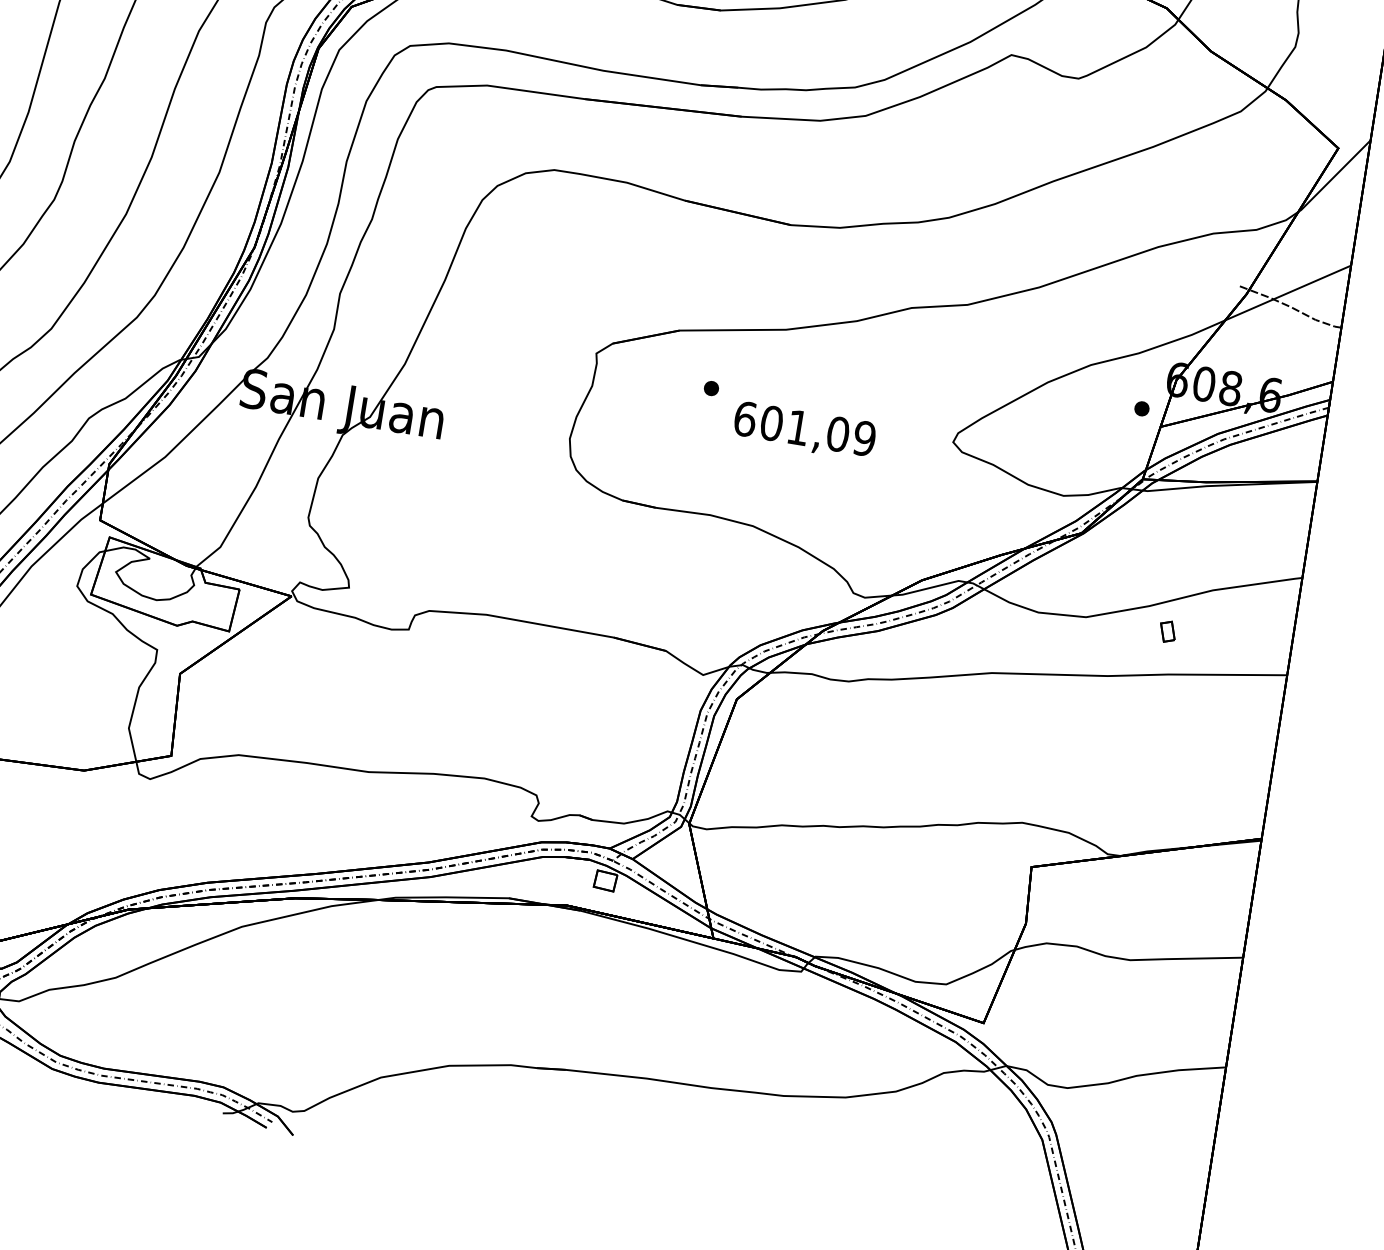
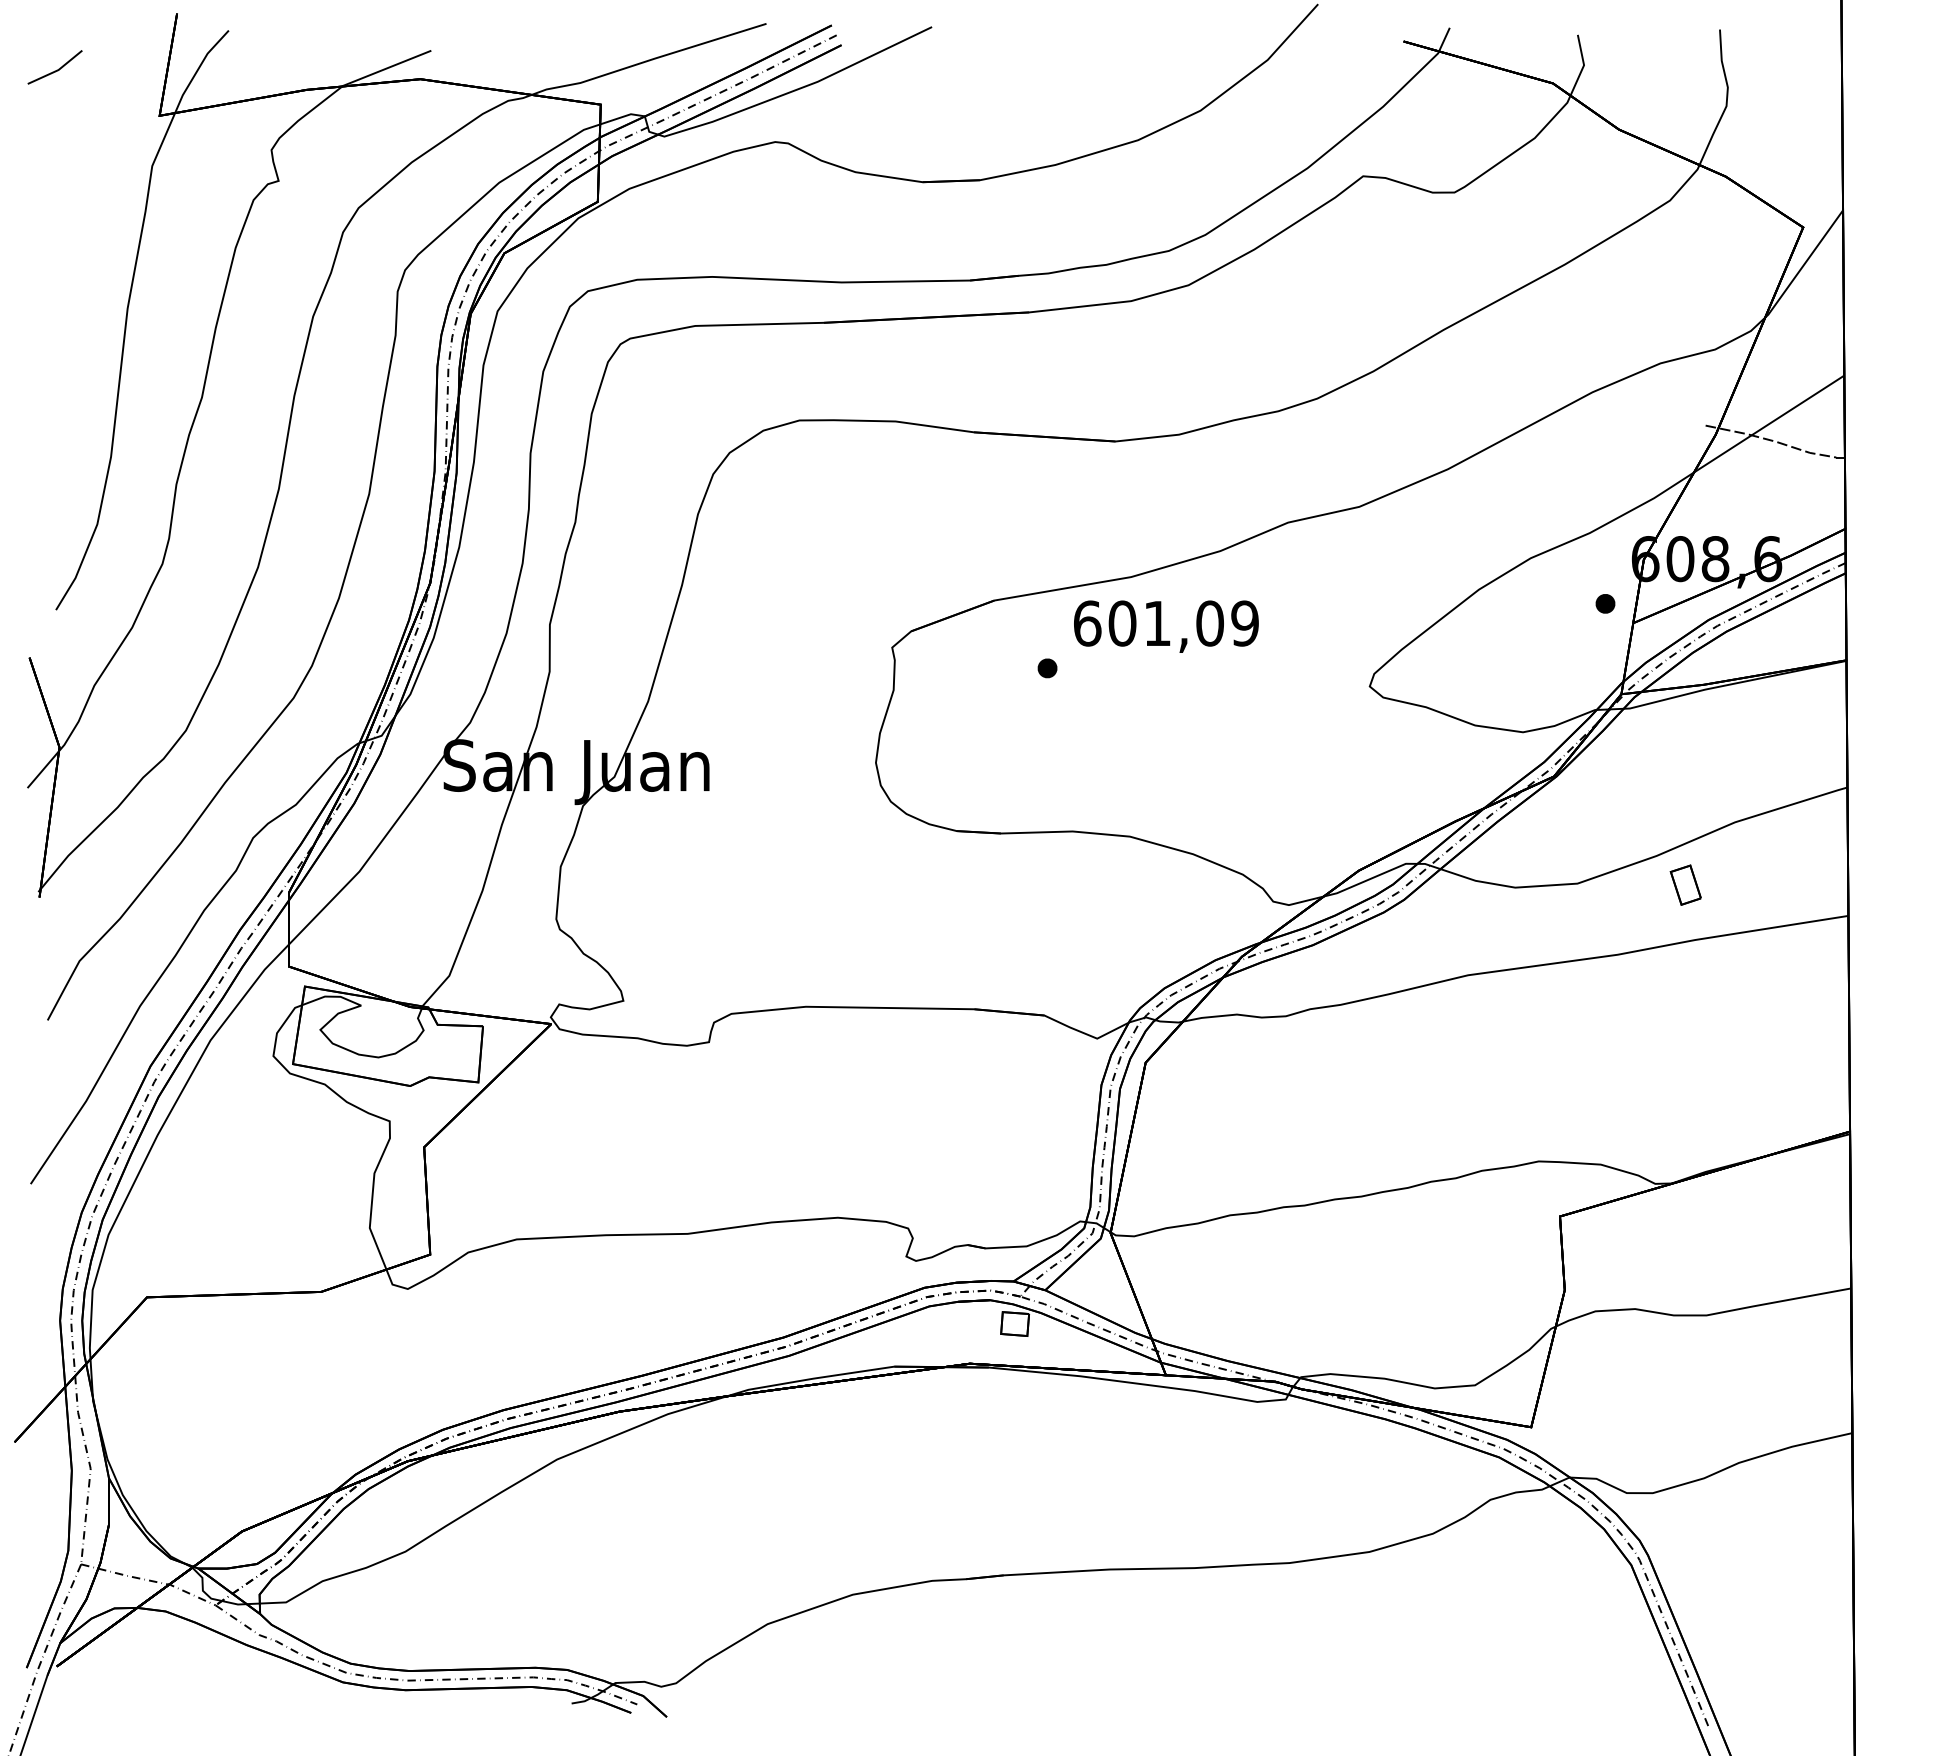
text: (804, 431) -> (1166, 626), moved
part: (1167, 631) -> (1685, 884), size x1.43

